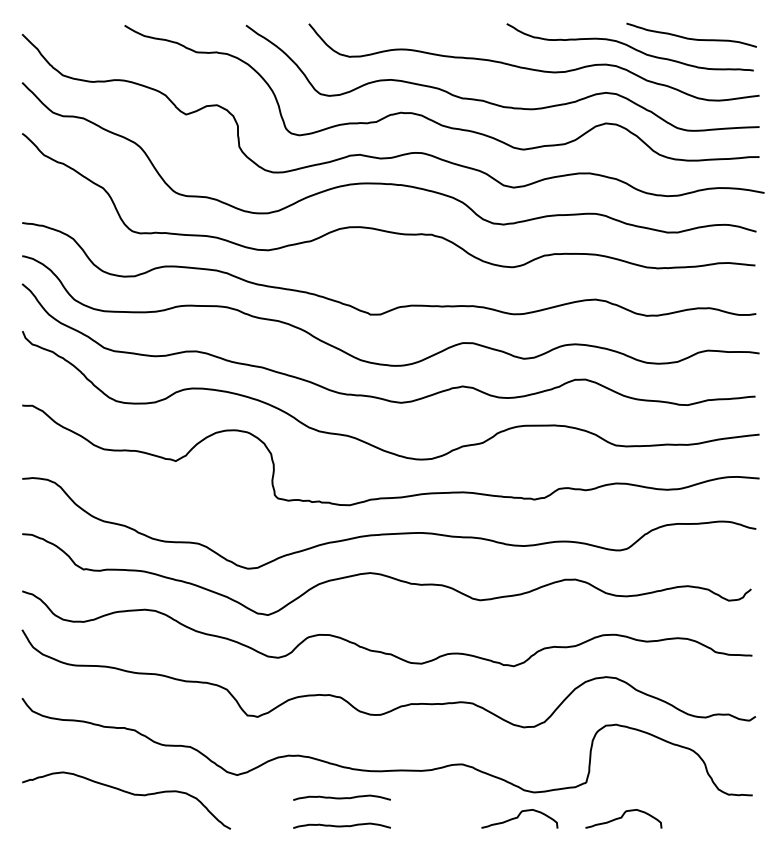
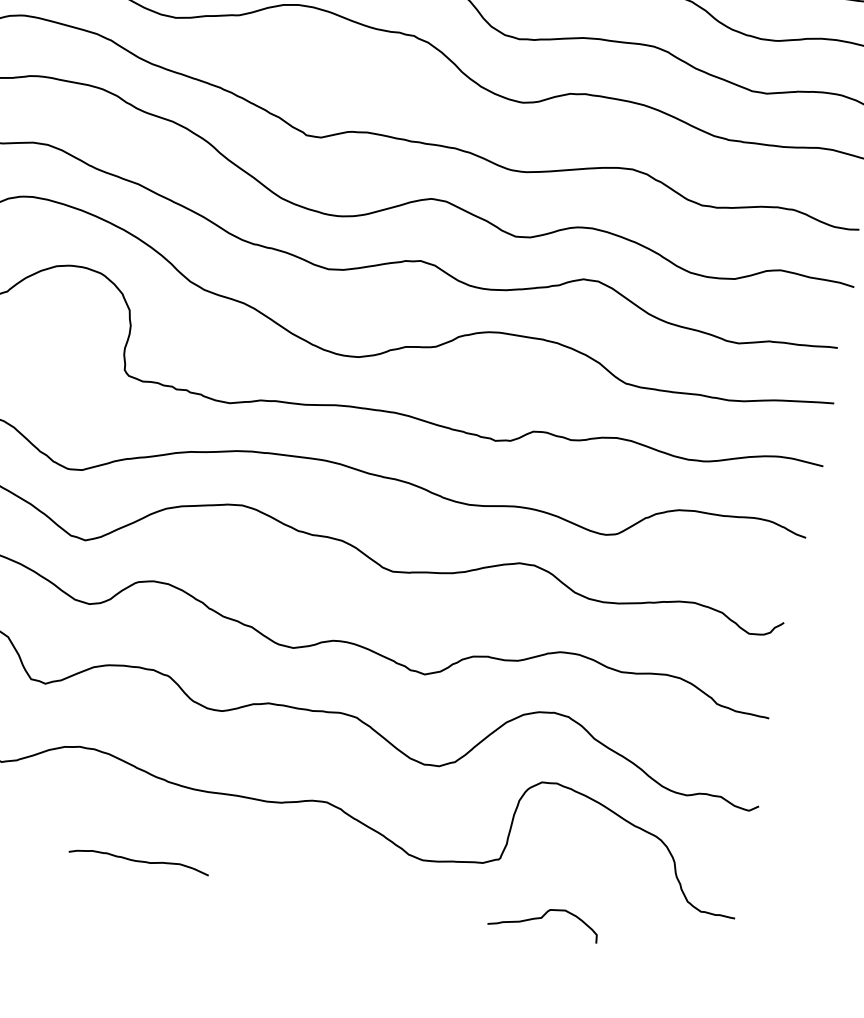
curve: (341, 797) -> (145, 819), removed
curve: (518, 817) -> (394, 892), removed

